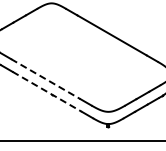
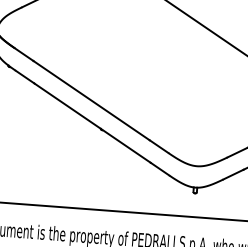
line: (46, 79) -> (92, 101), dashed -> solid
line: (47, 92) -> (92, 124), dashed -> solid

